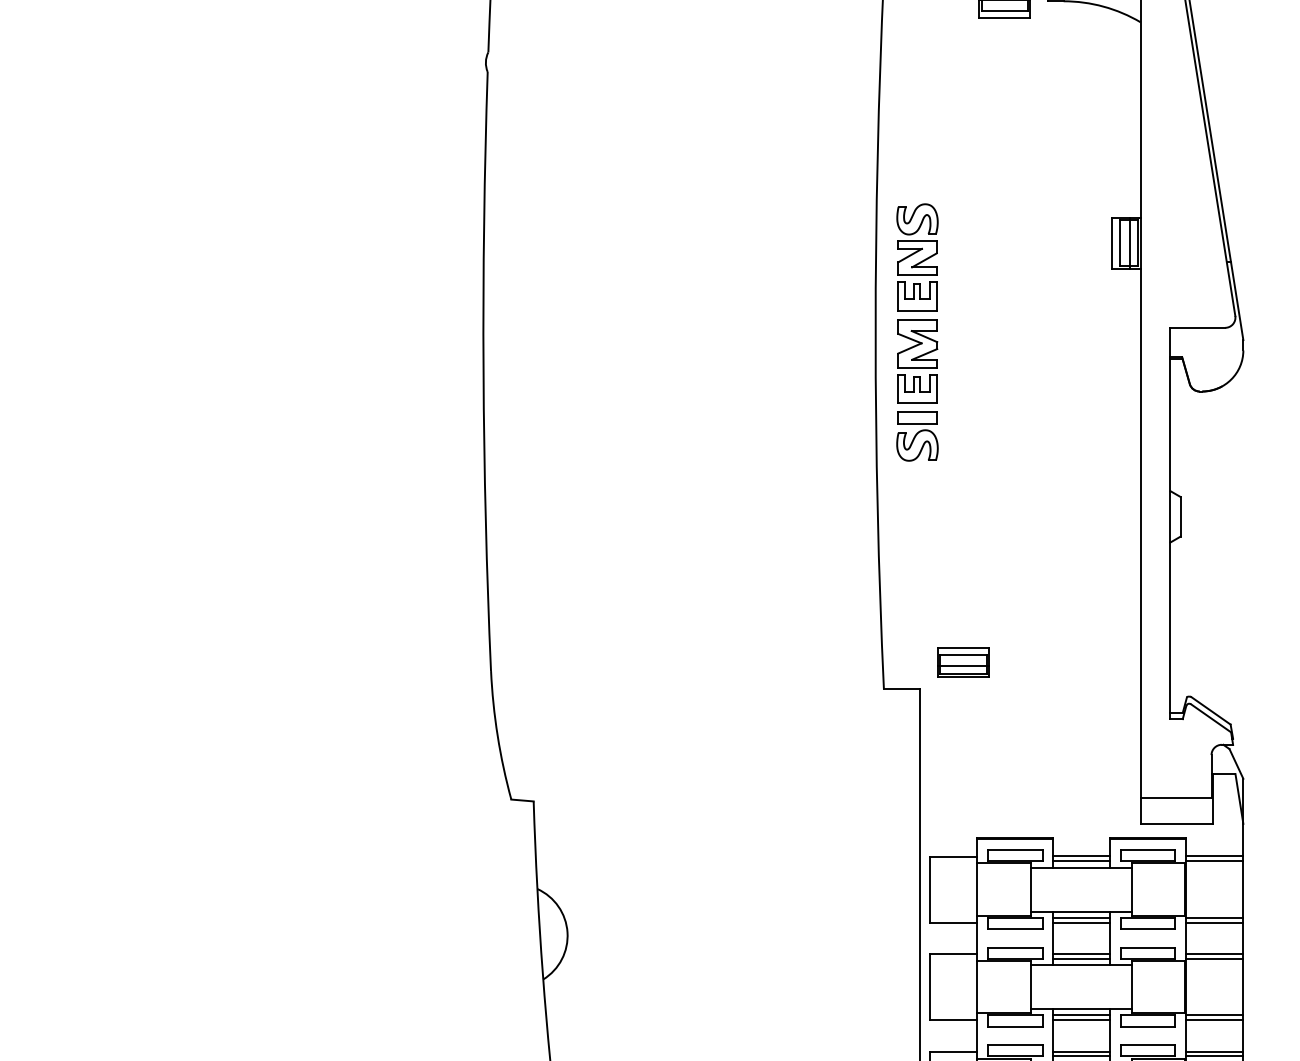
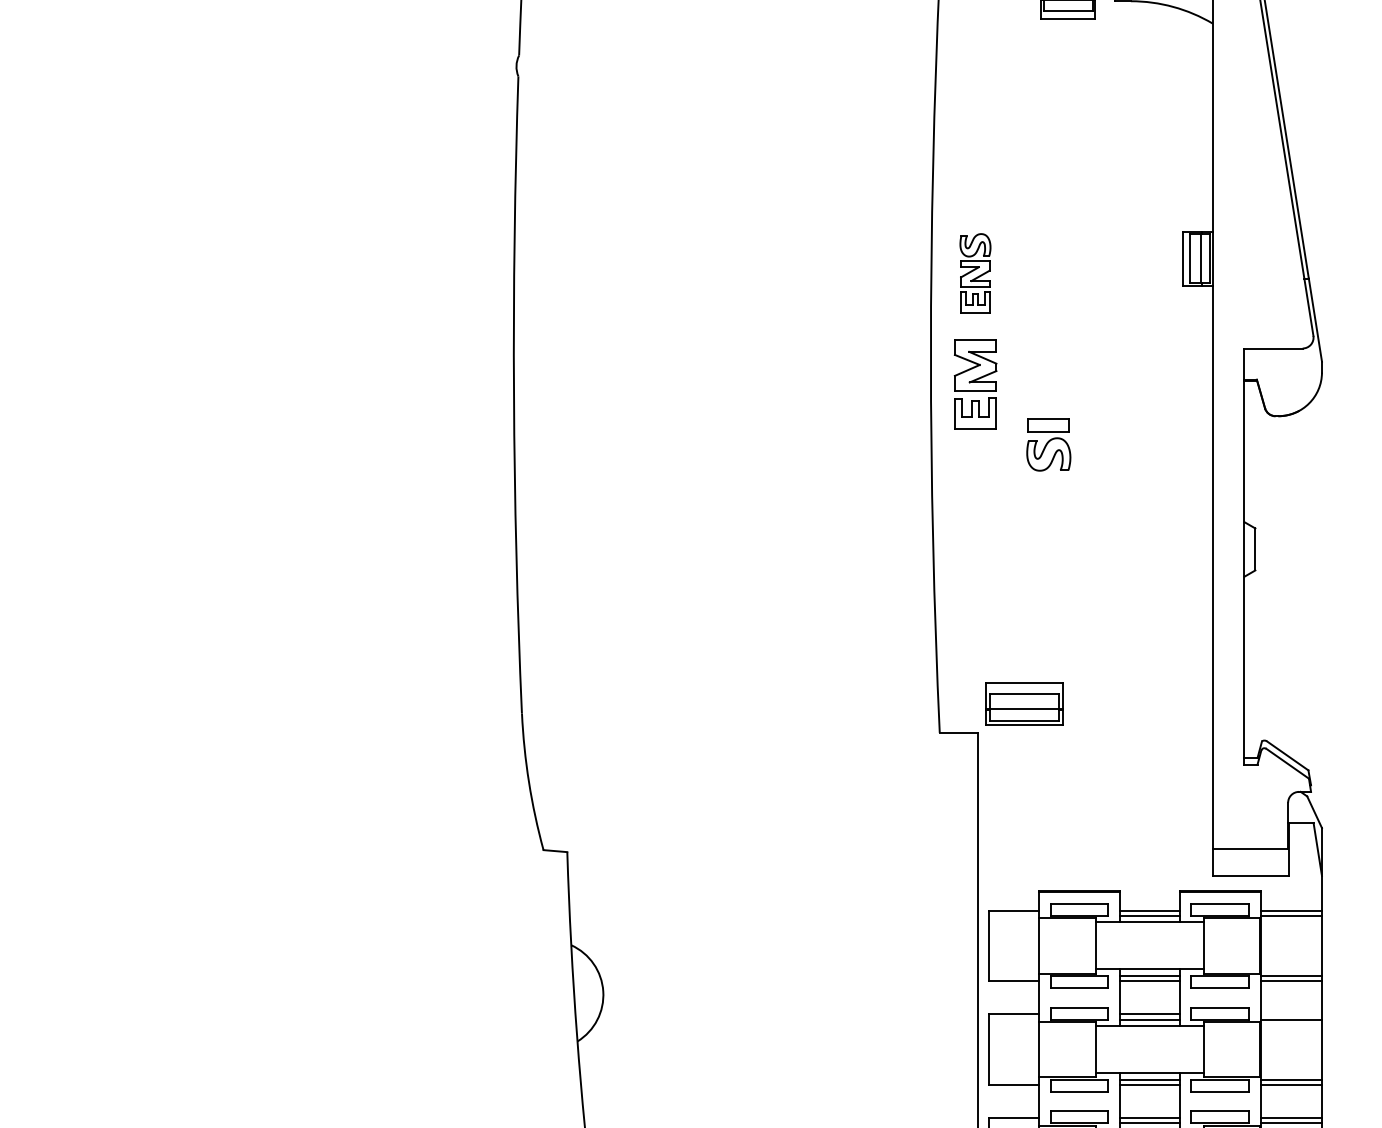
part: (917, 257) -> (975, 273), size x0.7
part: (917, 436) -> (1048, 444), moved
part: (963, 662) -> (1024, 704), size x1.4
line: (1214, 953) -> (1291, 1013), removed

